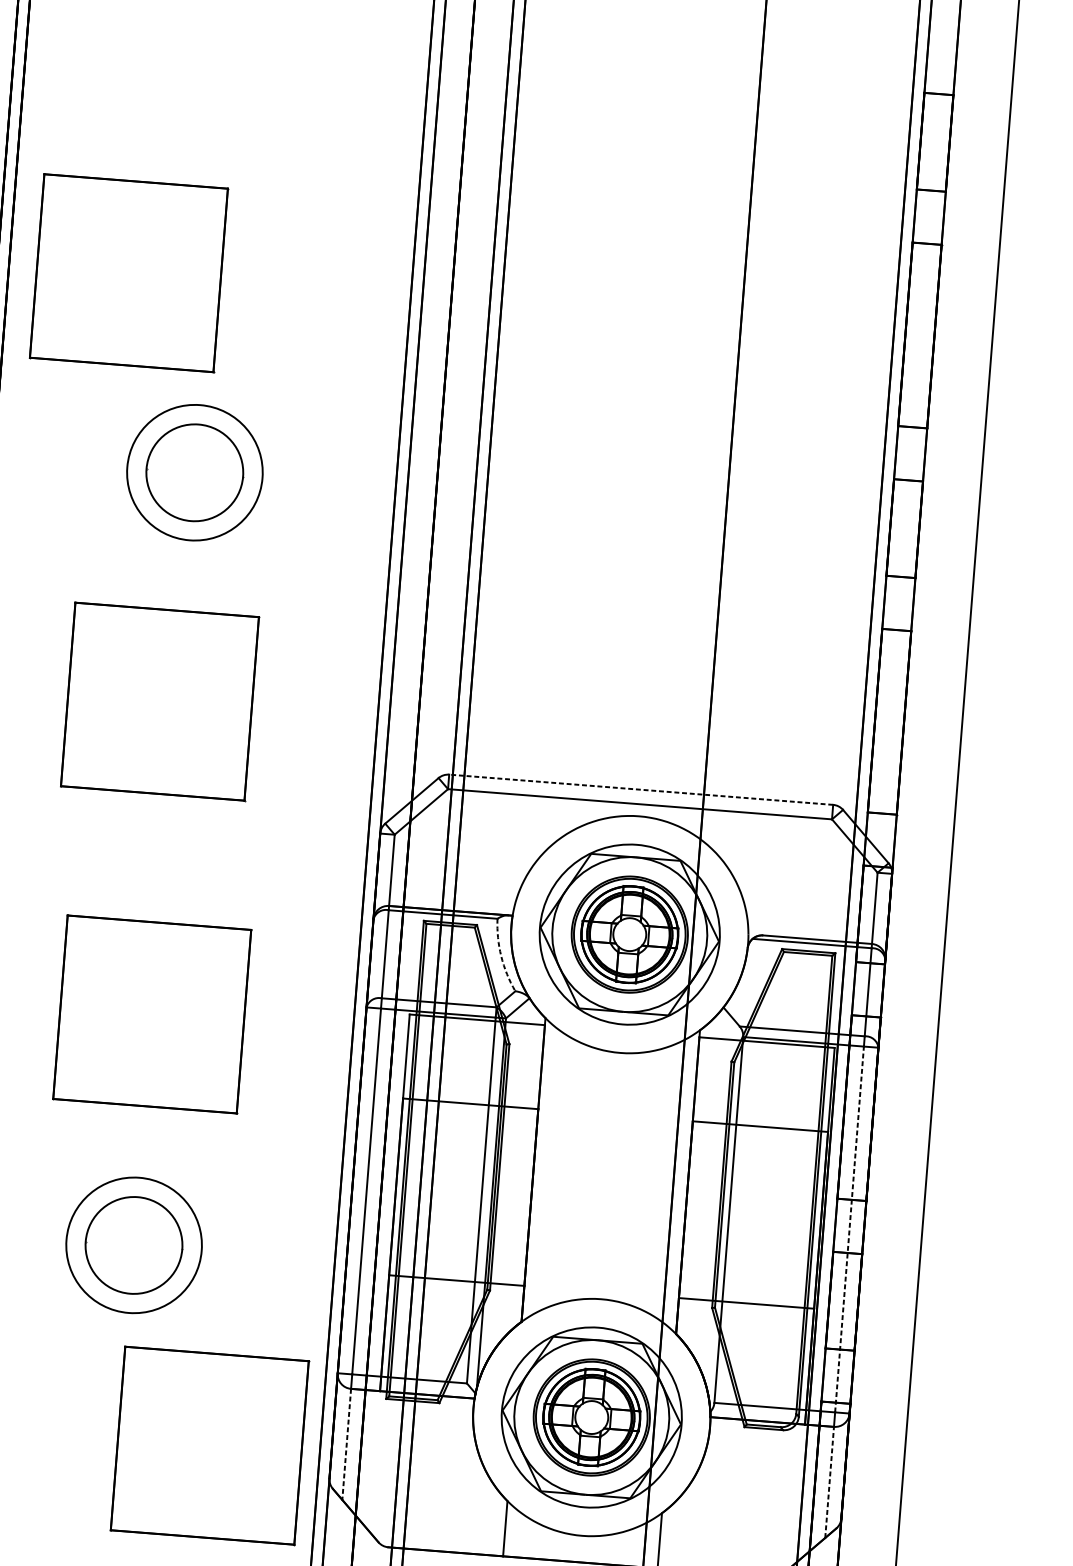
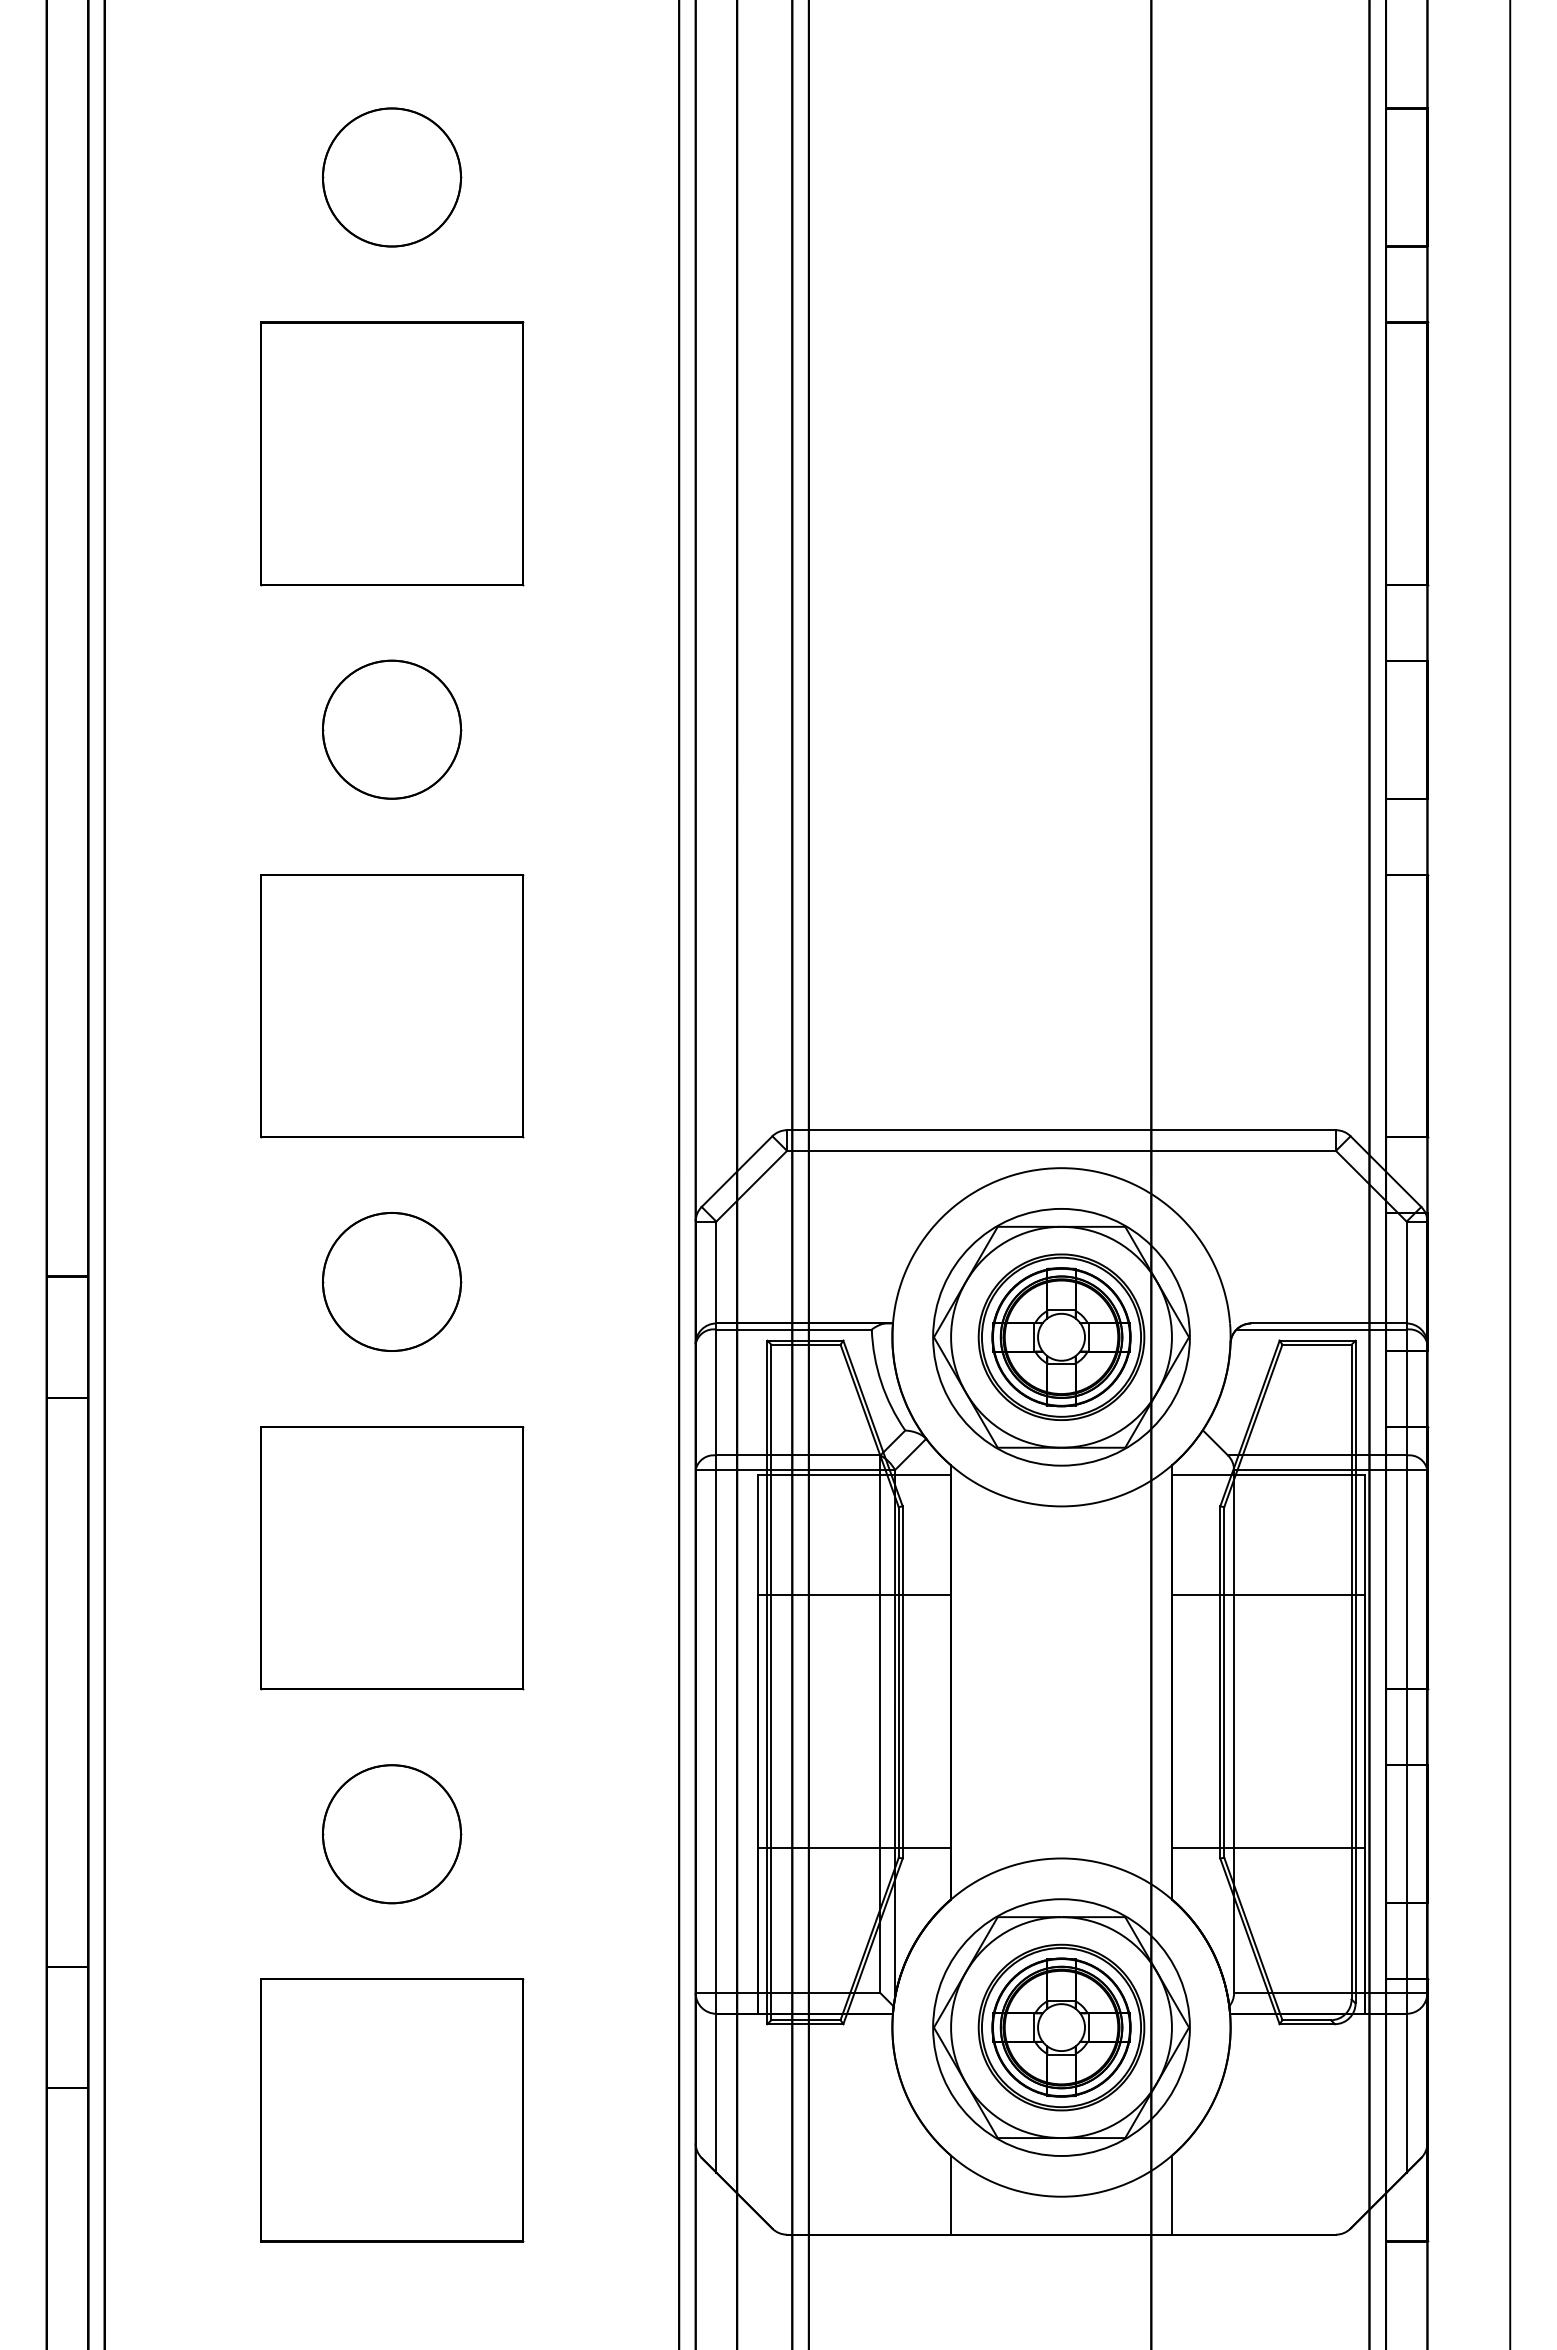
circle: (225, 86) -> (392, 177), added
part: (129, 273) -> (392, 453), moved
circle: (195, 472) -> (392, 729), size x0.71
part: (160, 702) -> (392, 1006), moved
line: (641, 789) -> (1061, 1130), dashed -> solid
circle: (164, 858) -> (392, 1281), added
arc: (501, 956) -> (881, 1382), dashed -> solid
part: (152, 1014) -> (392, 1558), moved
line: (849, 1229) -> (1406, 1731), dashed -> solid
circle: (134, 1245) -> (392, 1834), size x0.71
line: (346, 1444) -> (716, 2093), dashed -> solid
part: (210, 1445) -> (392, 2110), moved
line: (829, 1481) -> (1406, 2092), dashed -> solid

